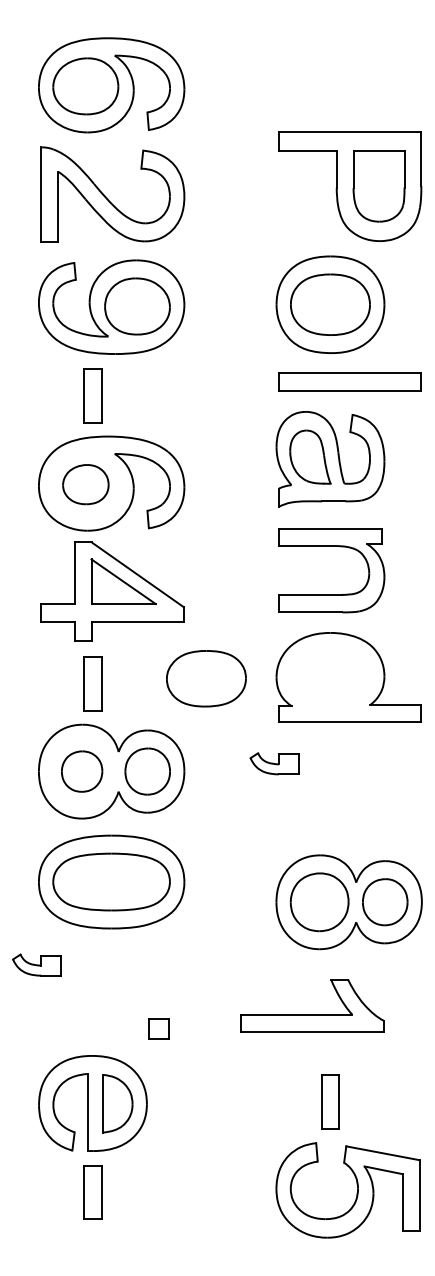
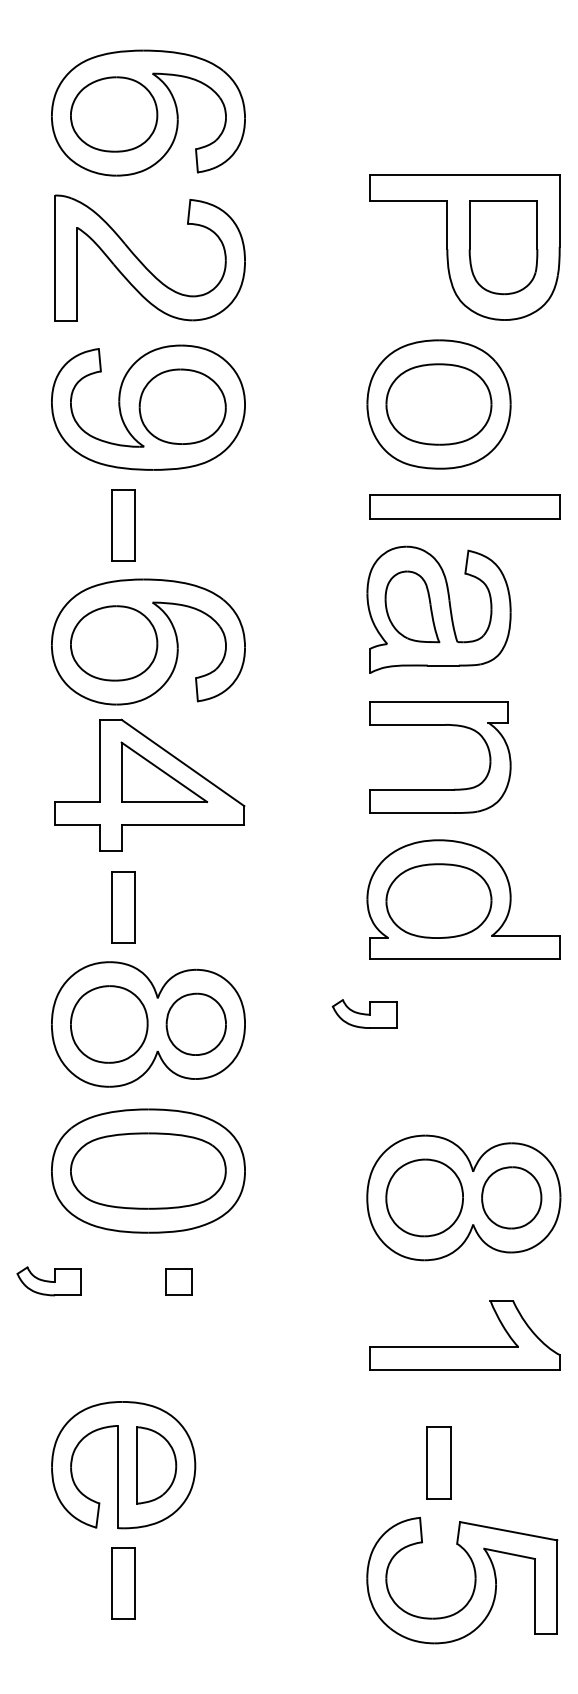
part: (85, 484) -> (113, 643), size x1.43
part: (206, 678) -> (439, 900), moved
part: (81, 771) -> (108, 1024), size x1.43
part: (312, 1014) -> (465, 1346), moved
part: (158, 1028) -> (178, 1281), moved

